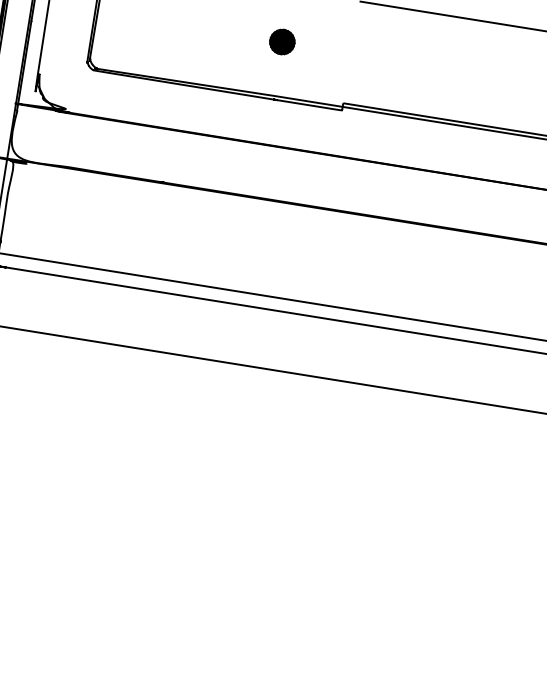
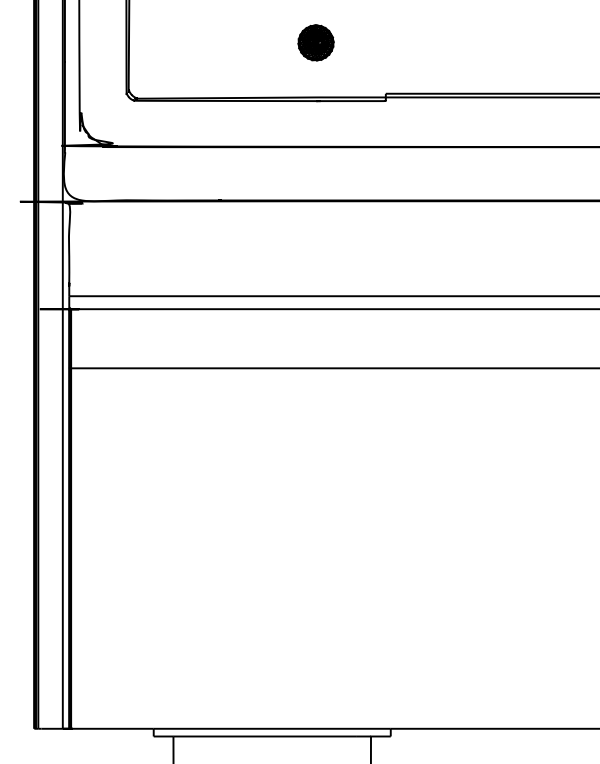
part: (281, 41) -> (315, 42), size x1.43

